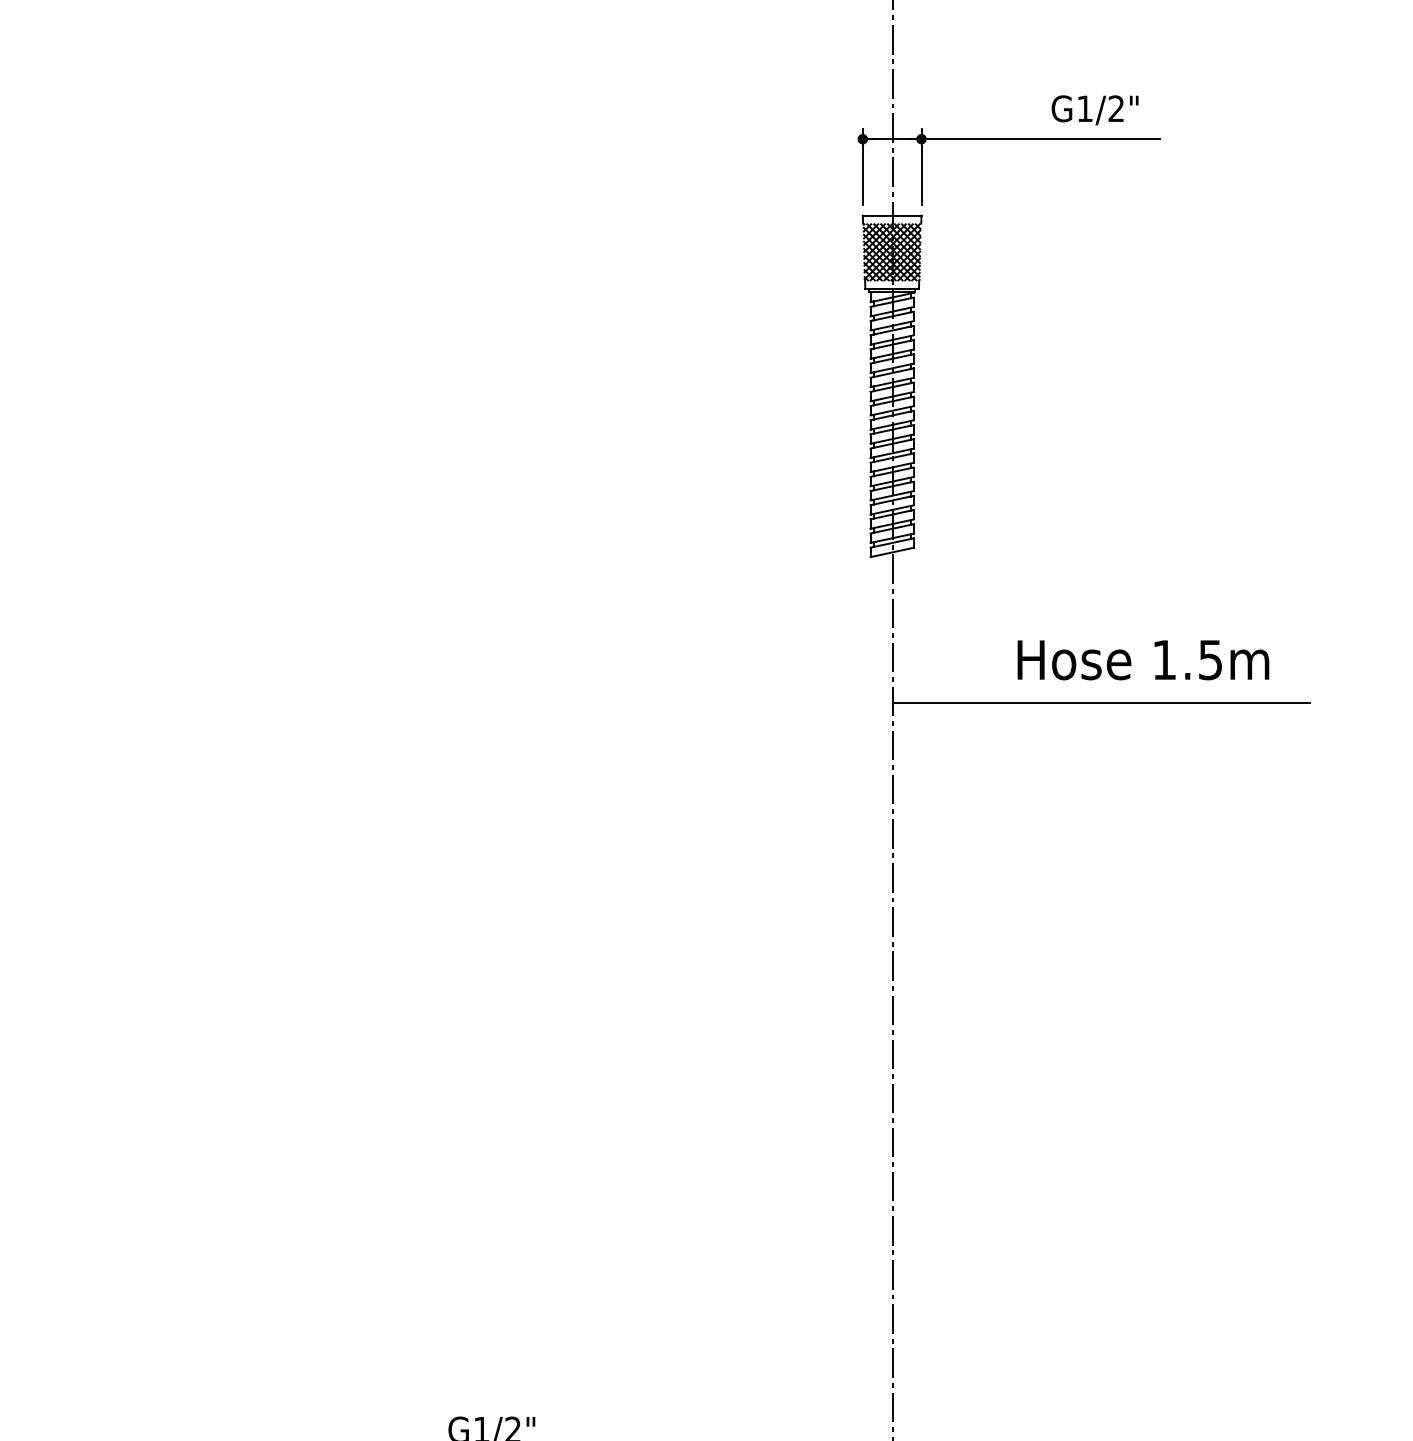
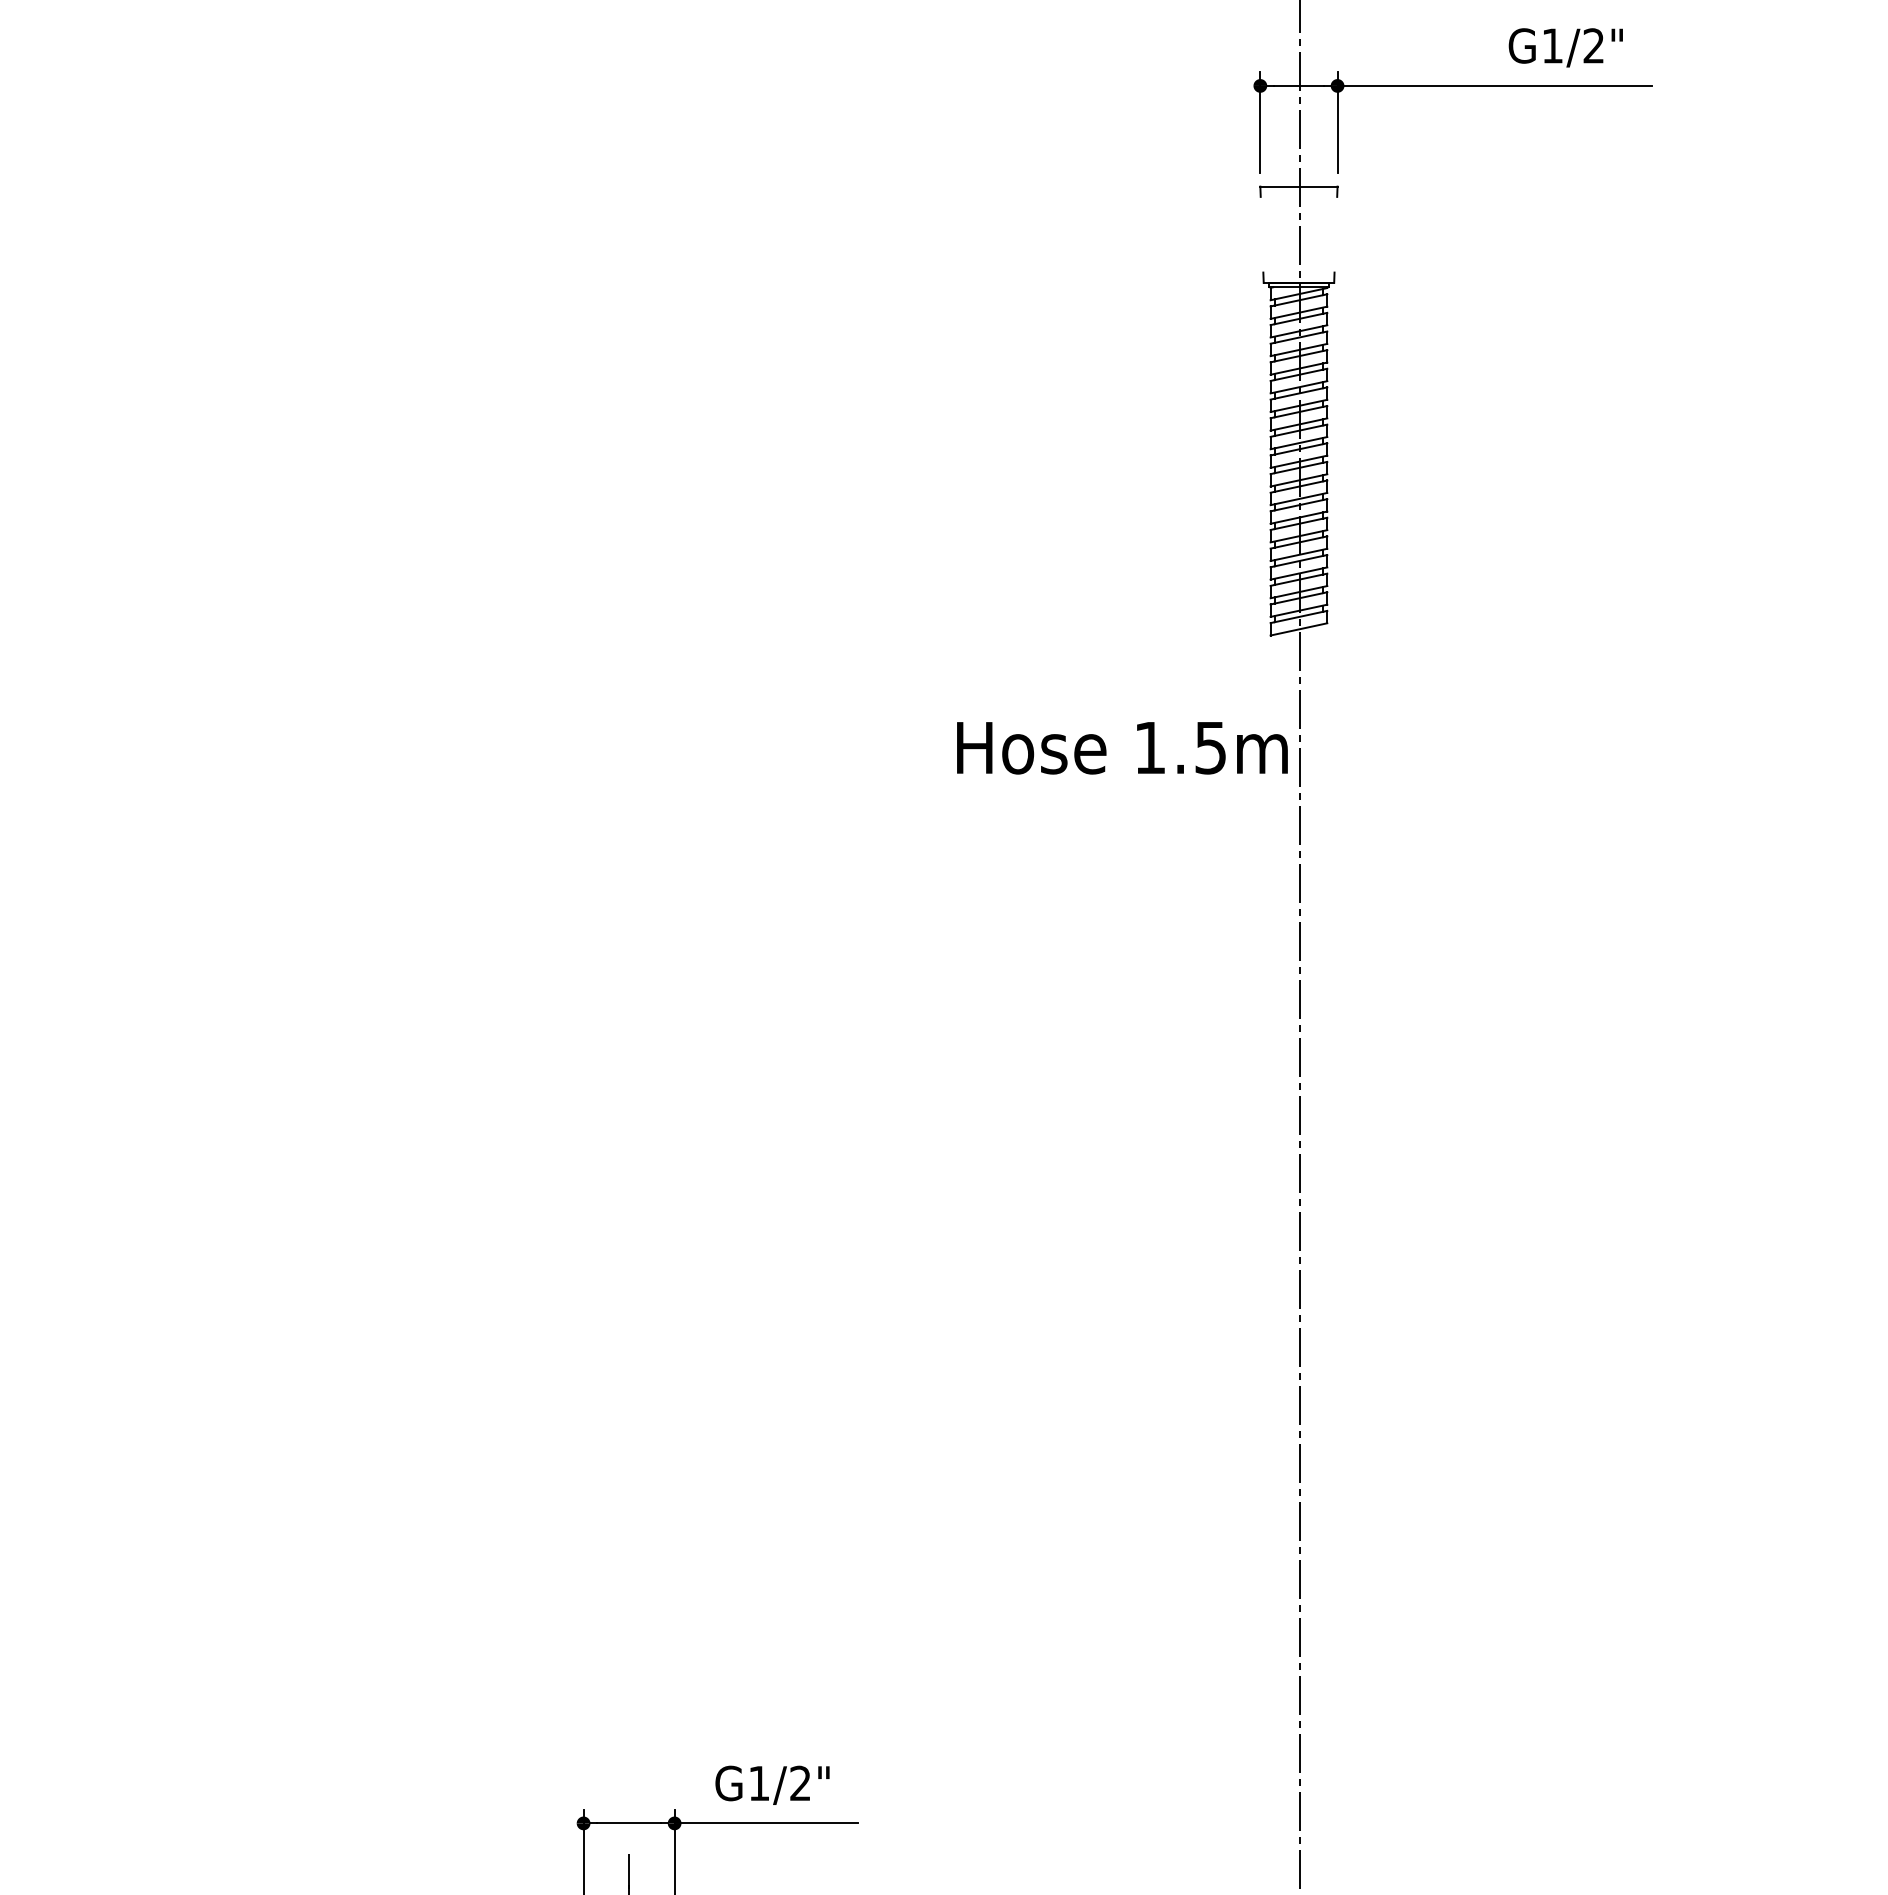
hatch: (891, 252) -> (1298, 234), removed
text: (1143, 660) -> (1122, 748), moved
line: (1100, 702) -> (1573, 826), removed

